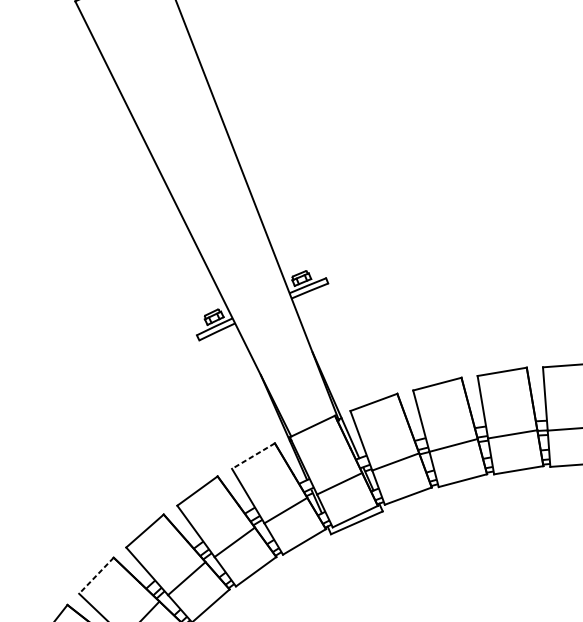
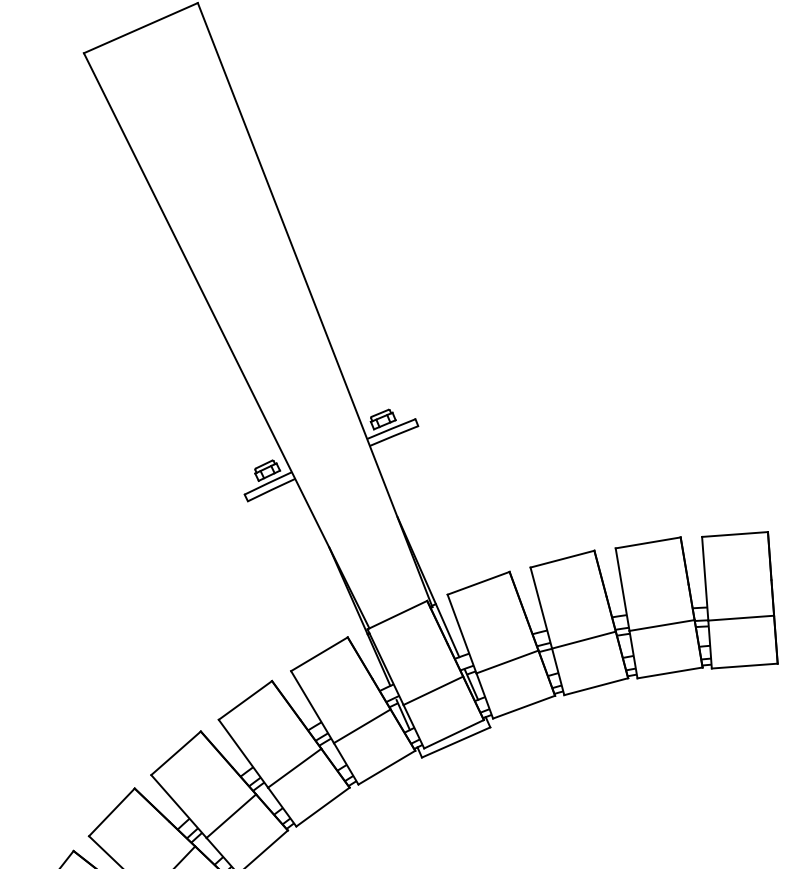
line: (253, 456) -> (319, 654), dashed -> solid
line: (96, 575) -> (111, 812), dashed -> solid

